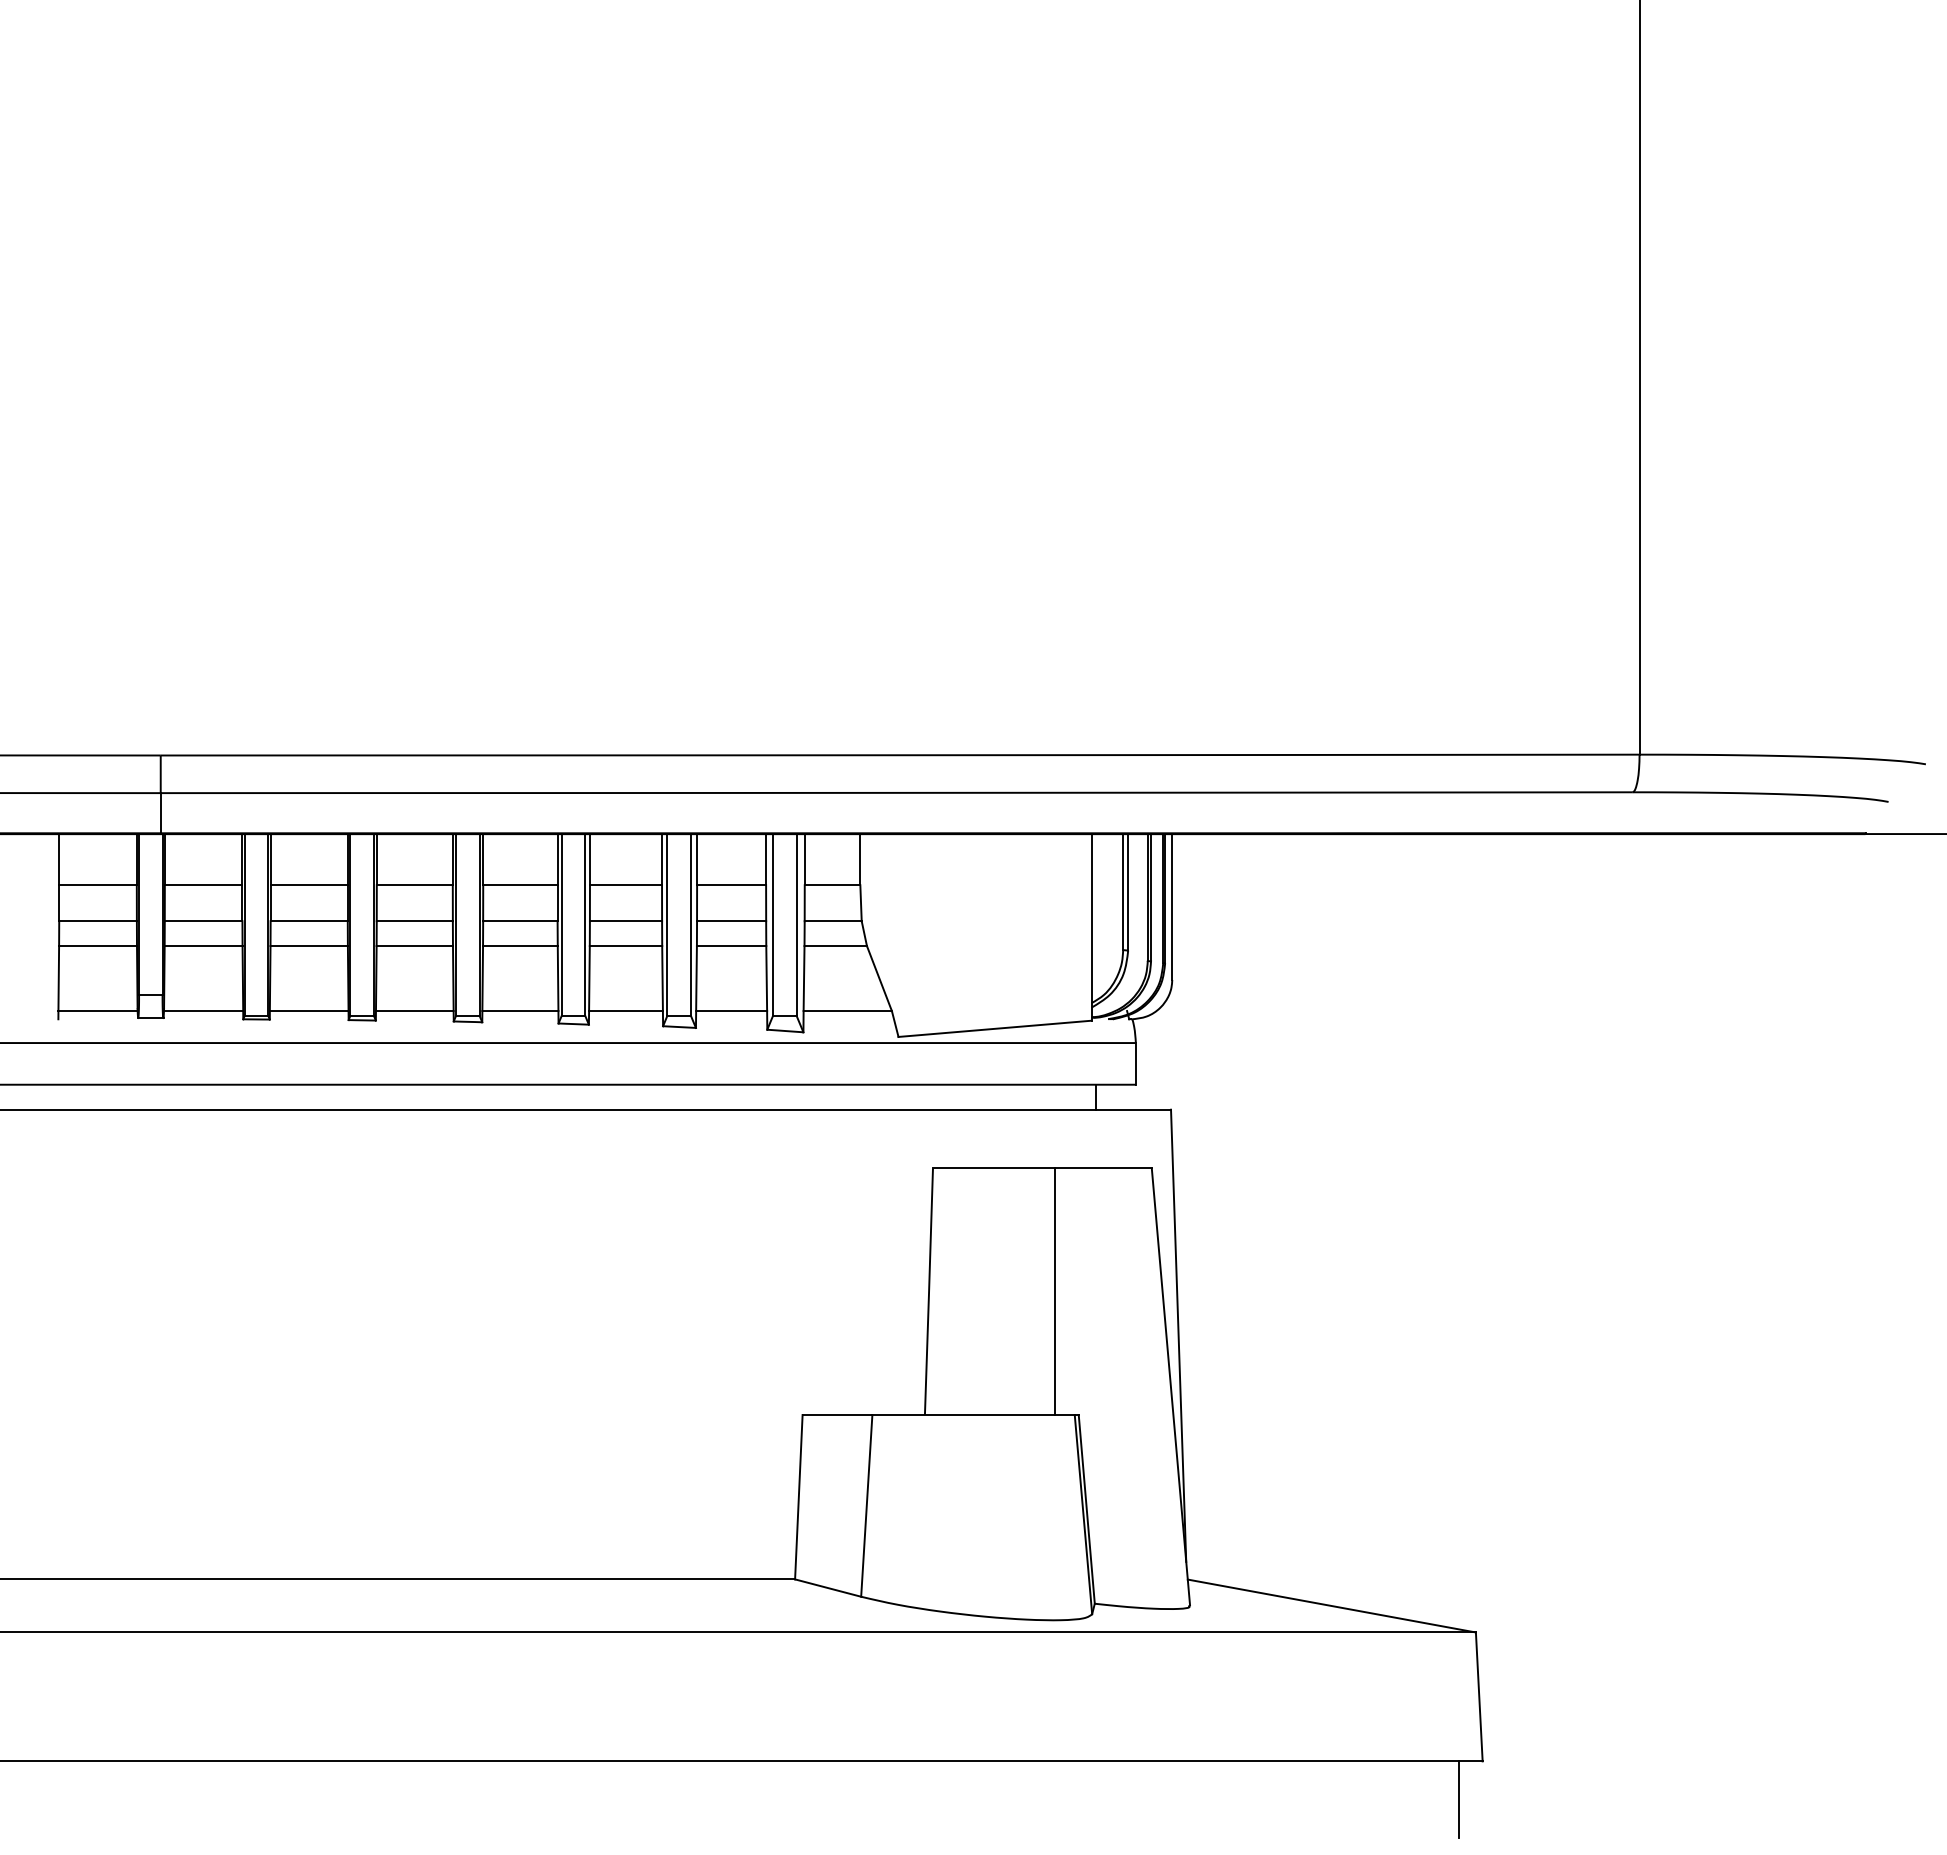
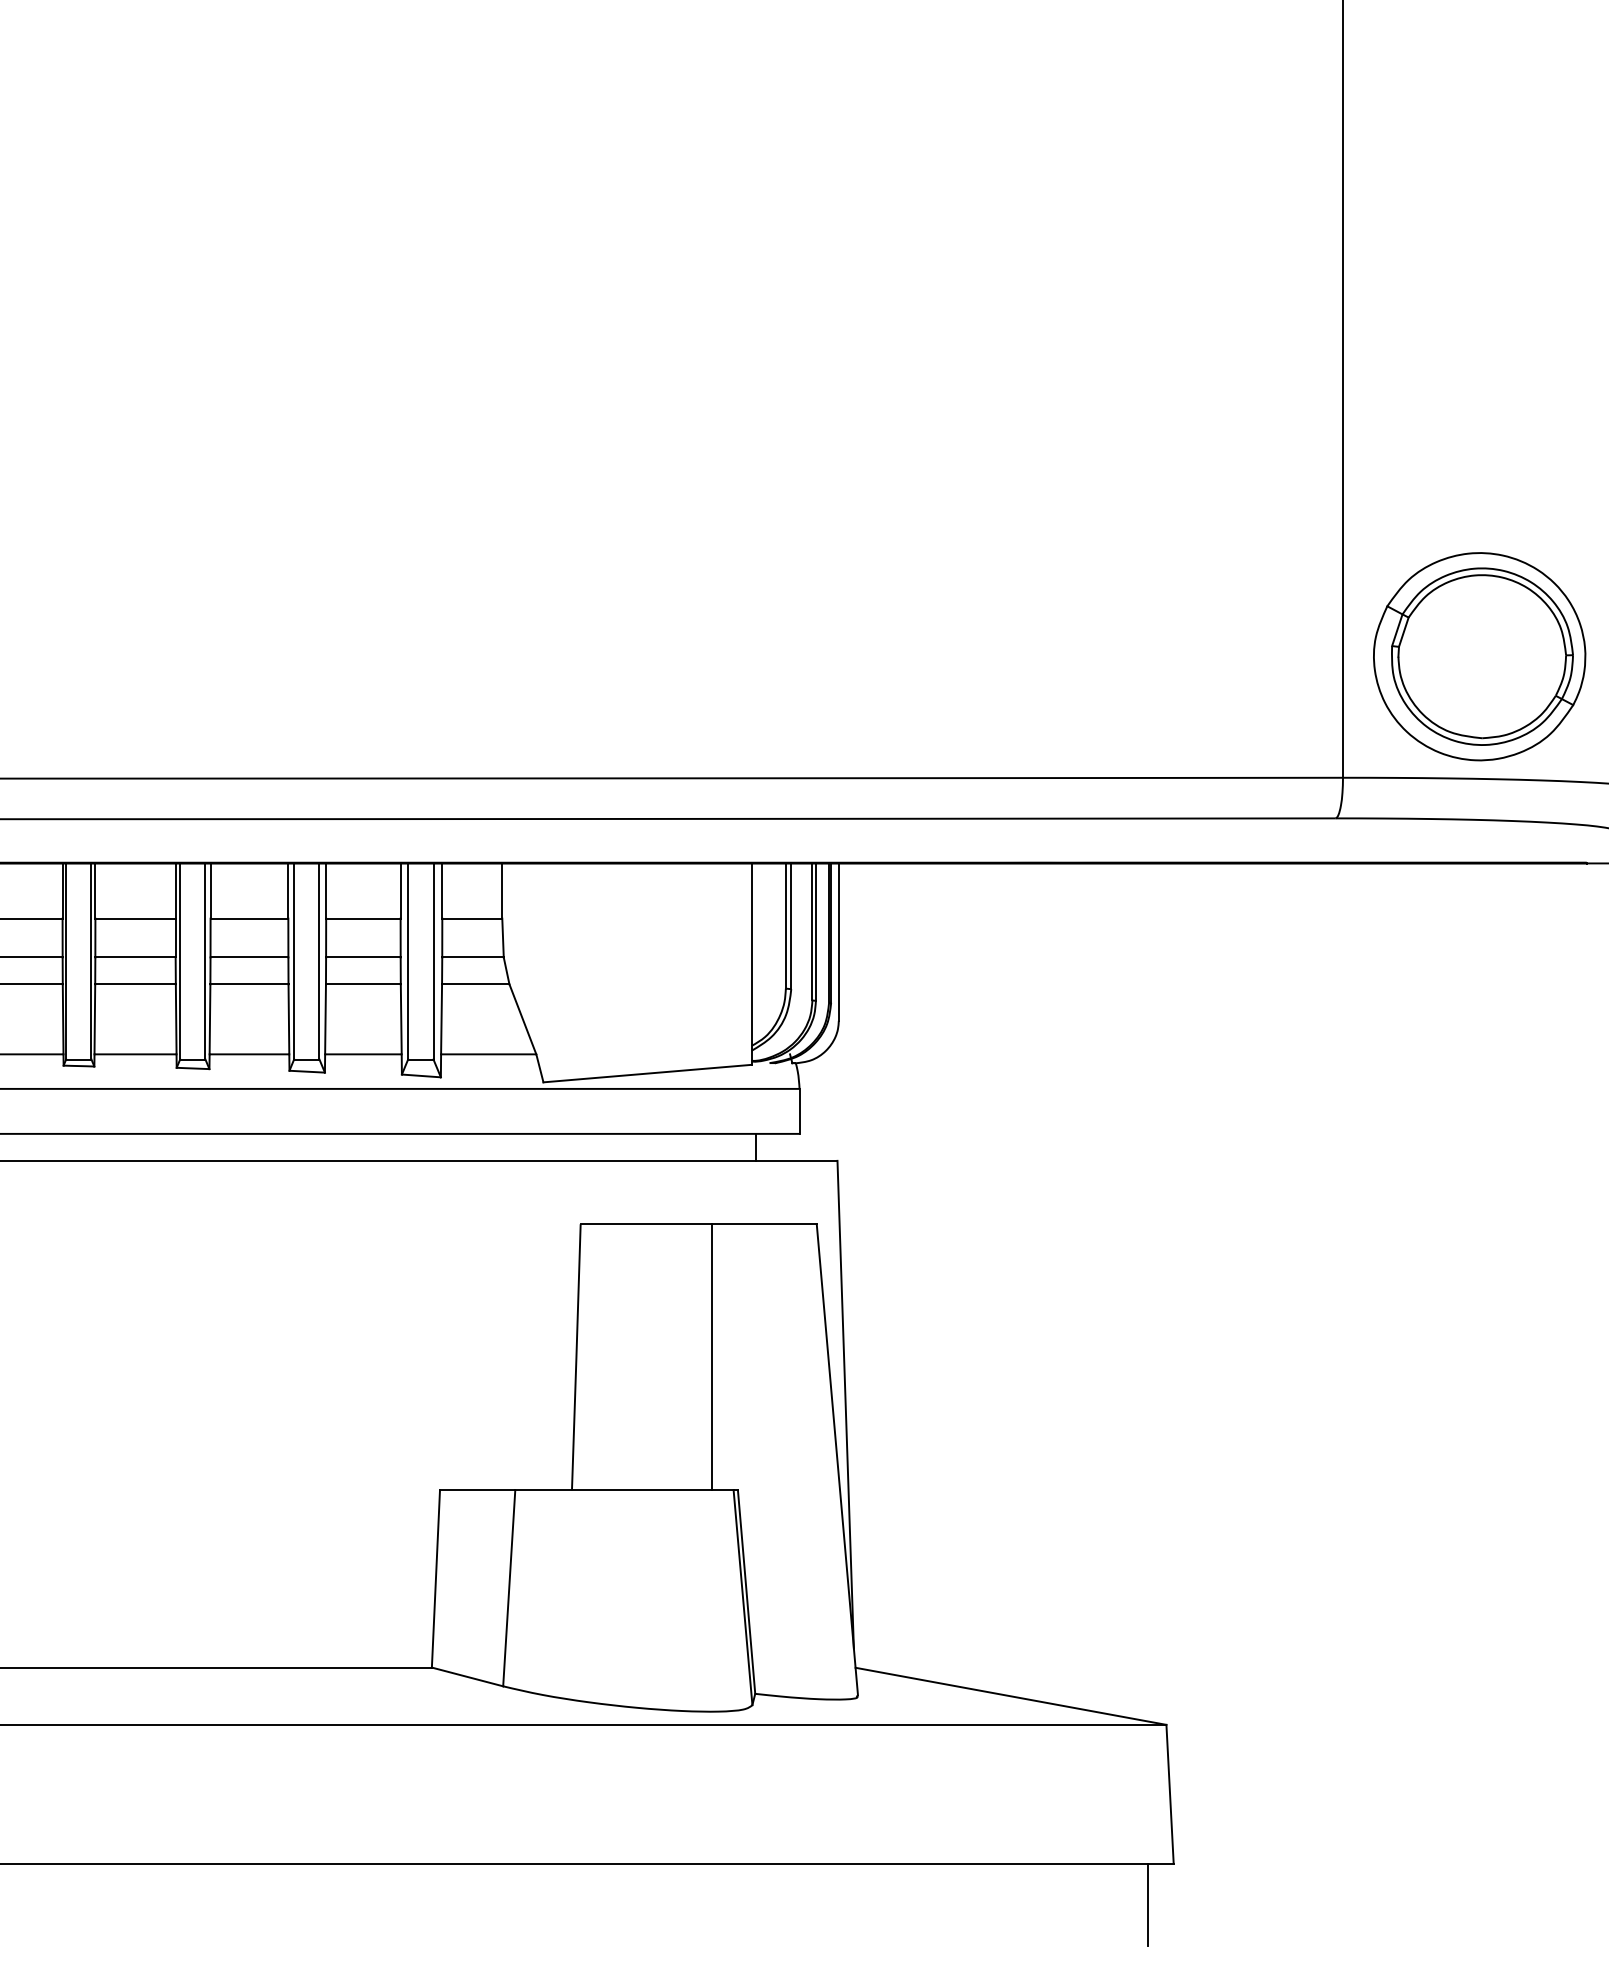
part: (1766, 642) -> (1479, 656), added

